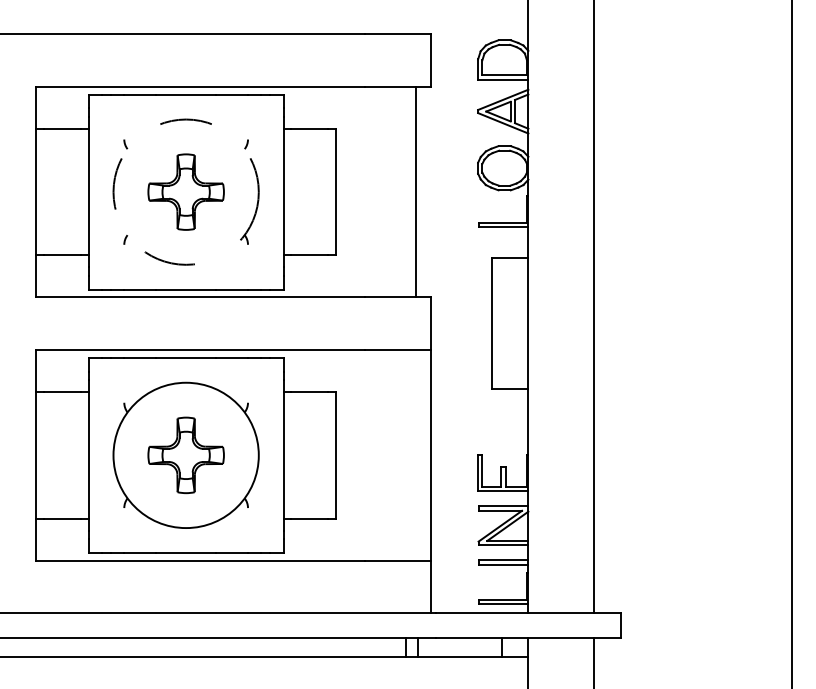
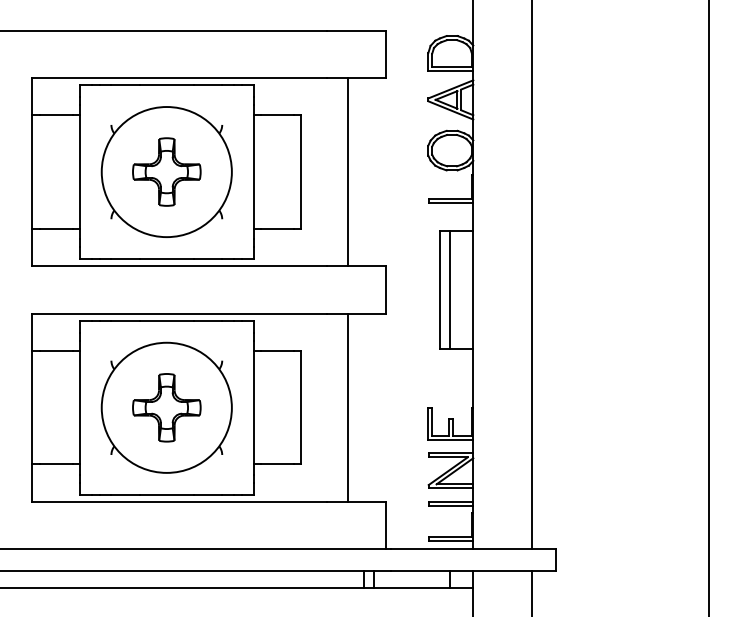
line: (415, 191) -> (348, 171), moved
circle: (185, 192) -> (166, 172), dashed -> solid
line: (501, 323) -> (449, 289), added
line: (431, 455) -> (348, 407), moved

